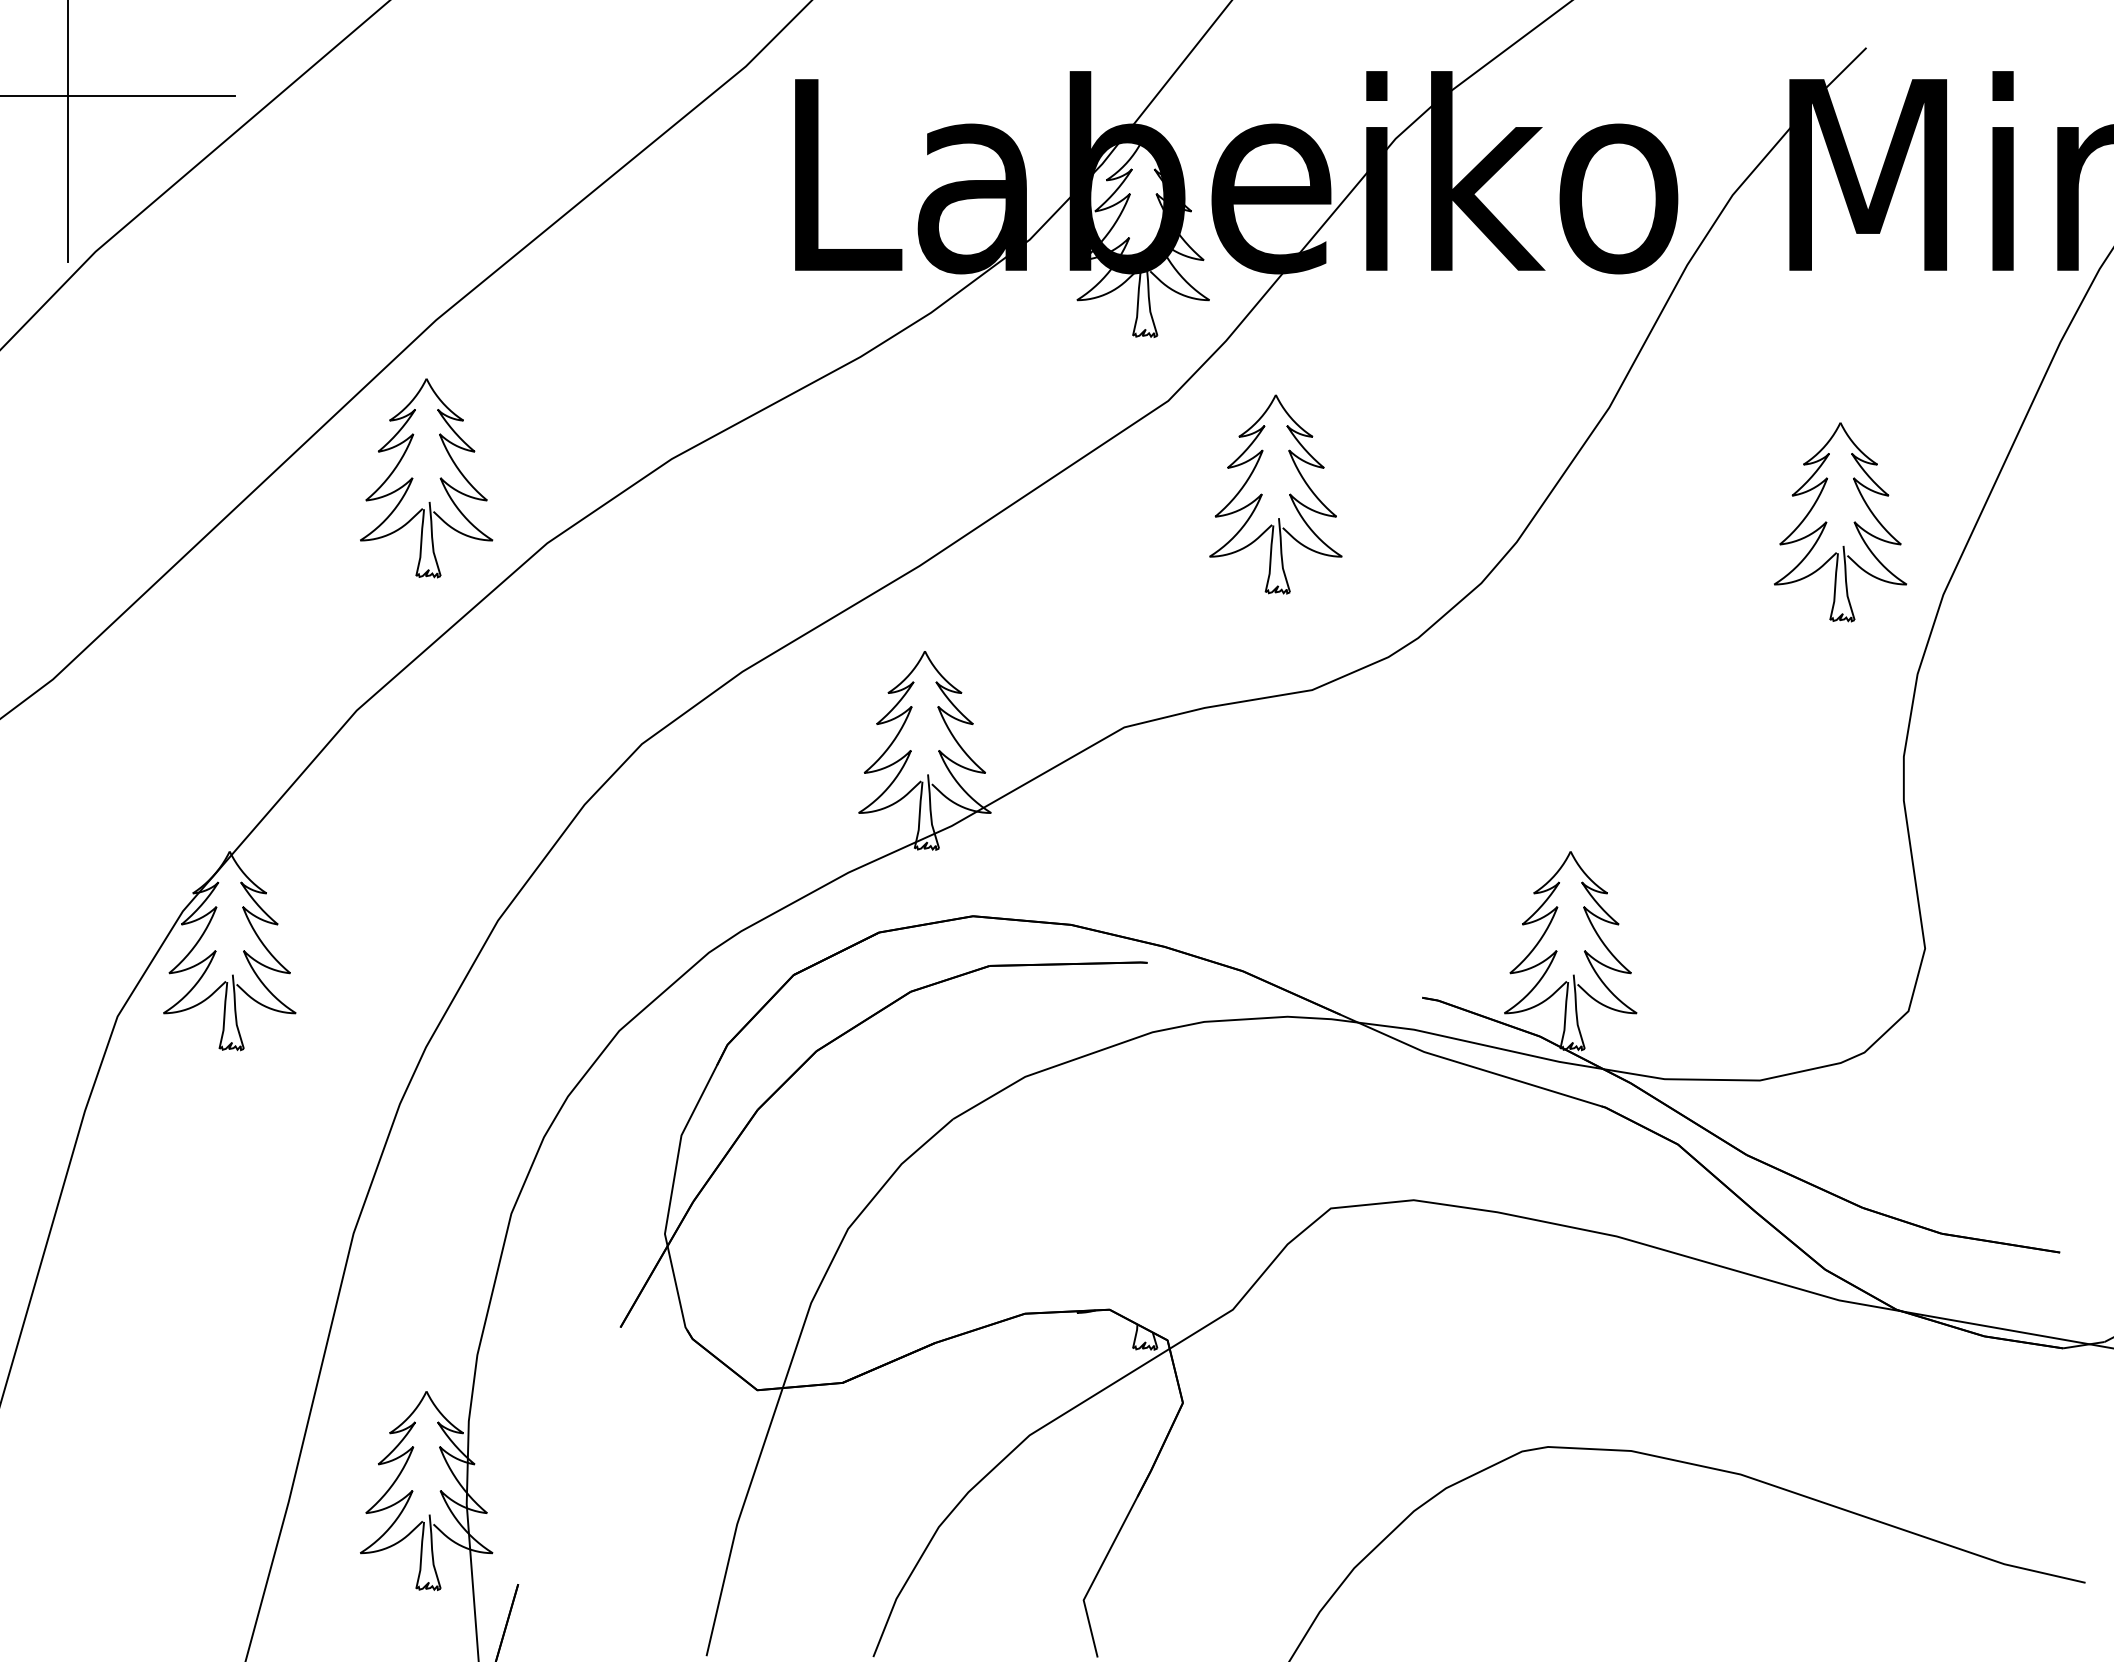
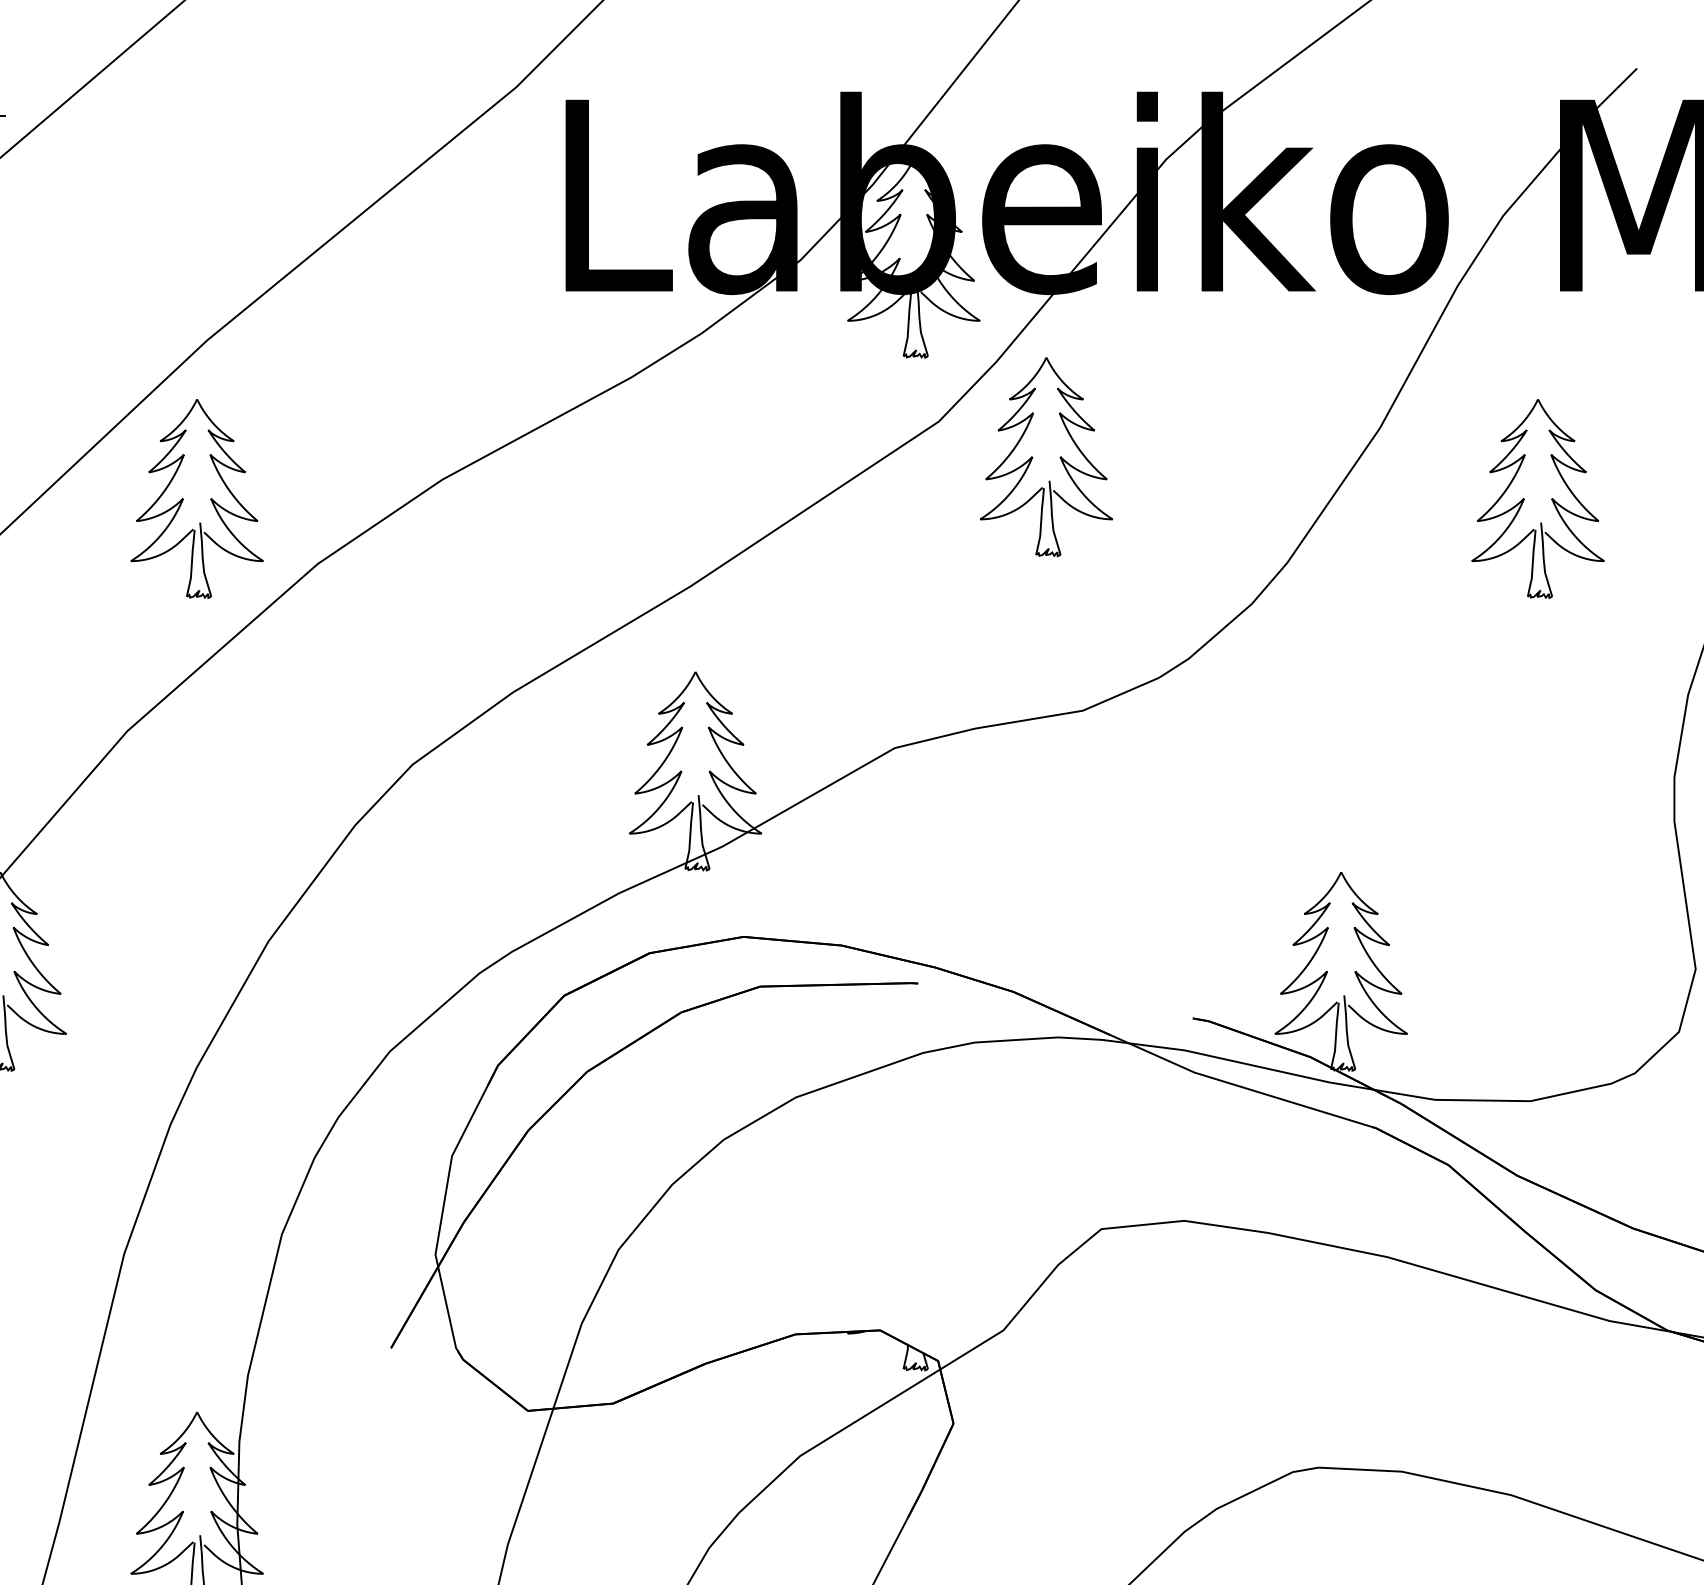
part: (1262, 494) -> (1033, 457), moved
part: (1827, 522) -> (1525, 499), moved

